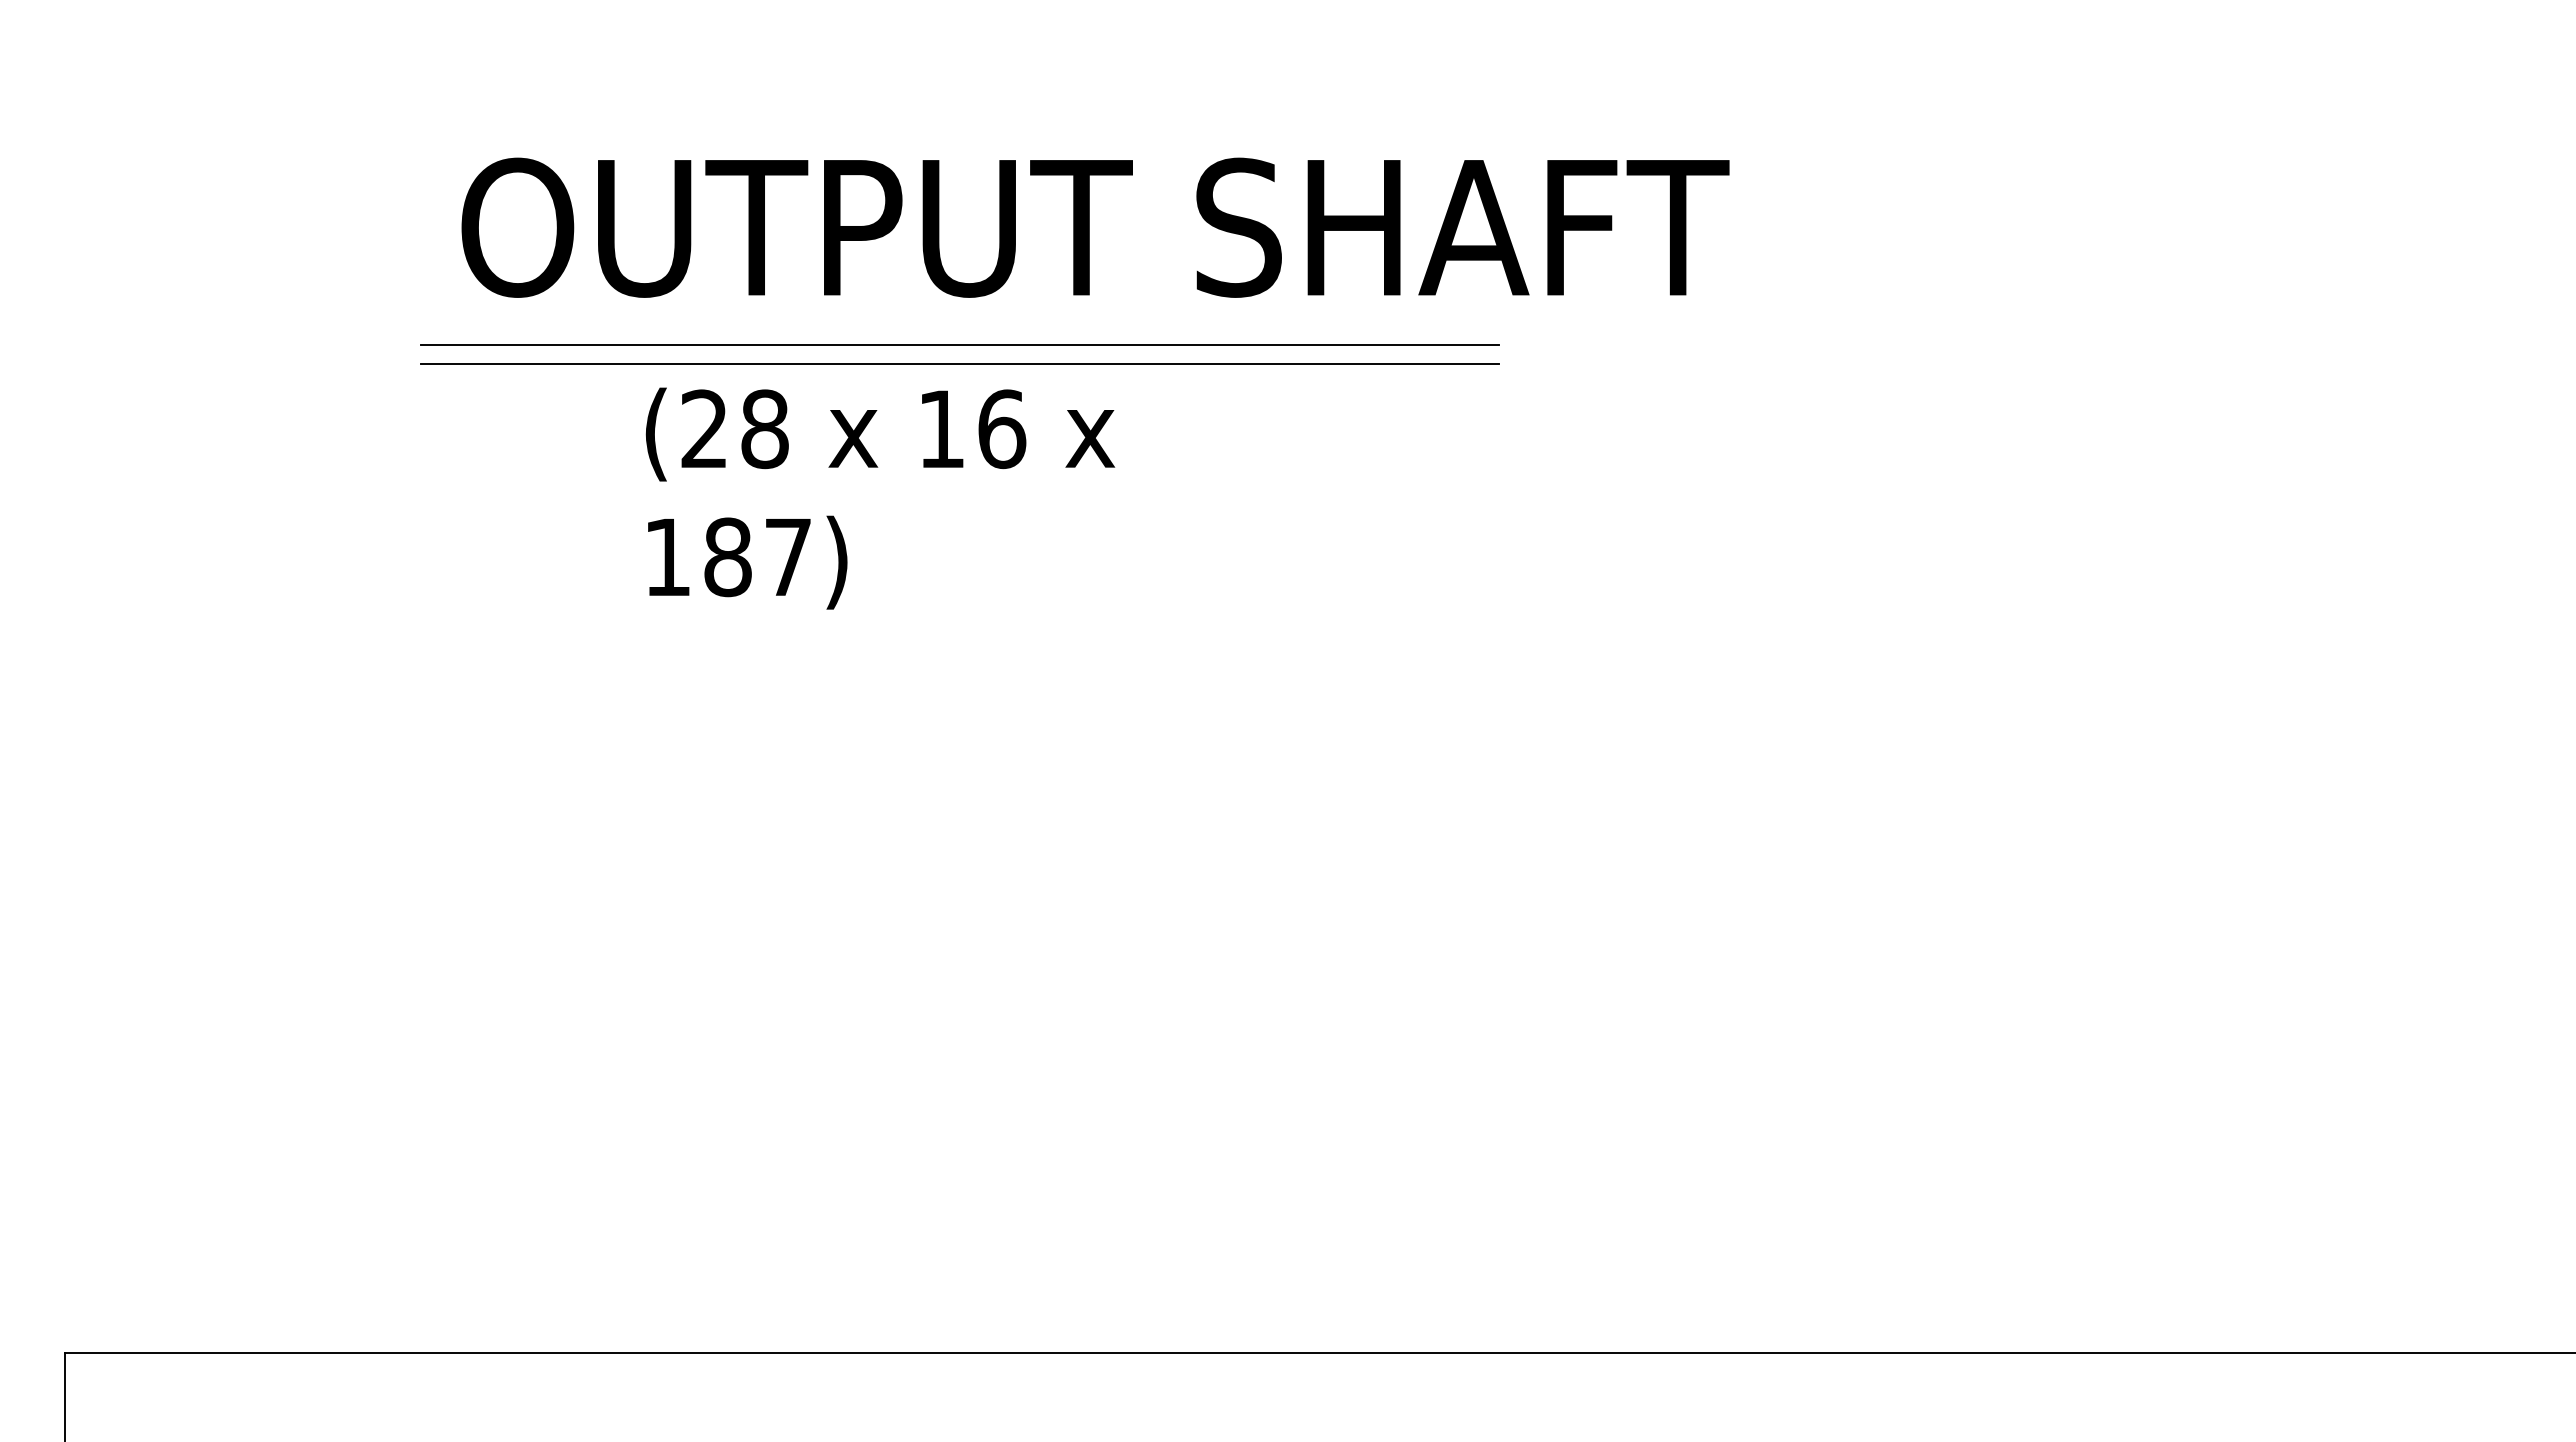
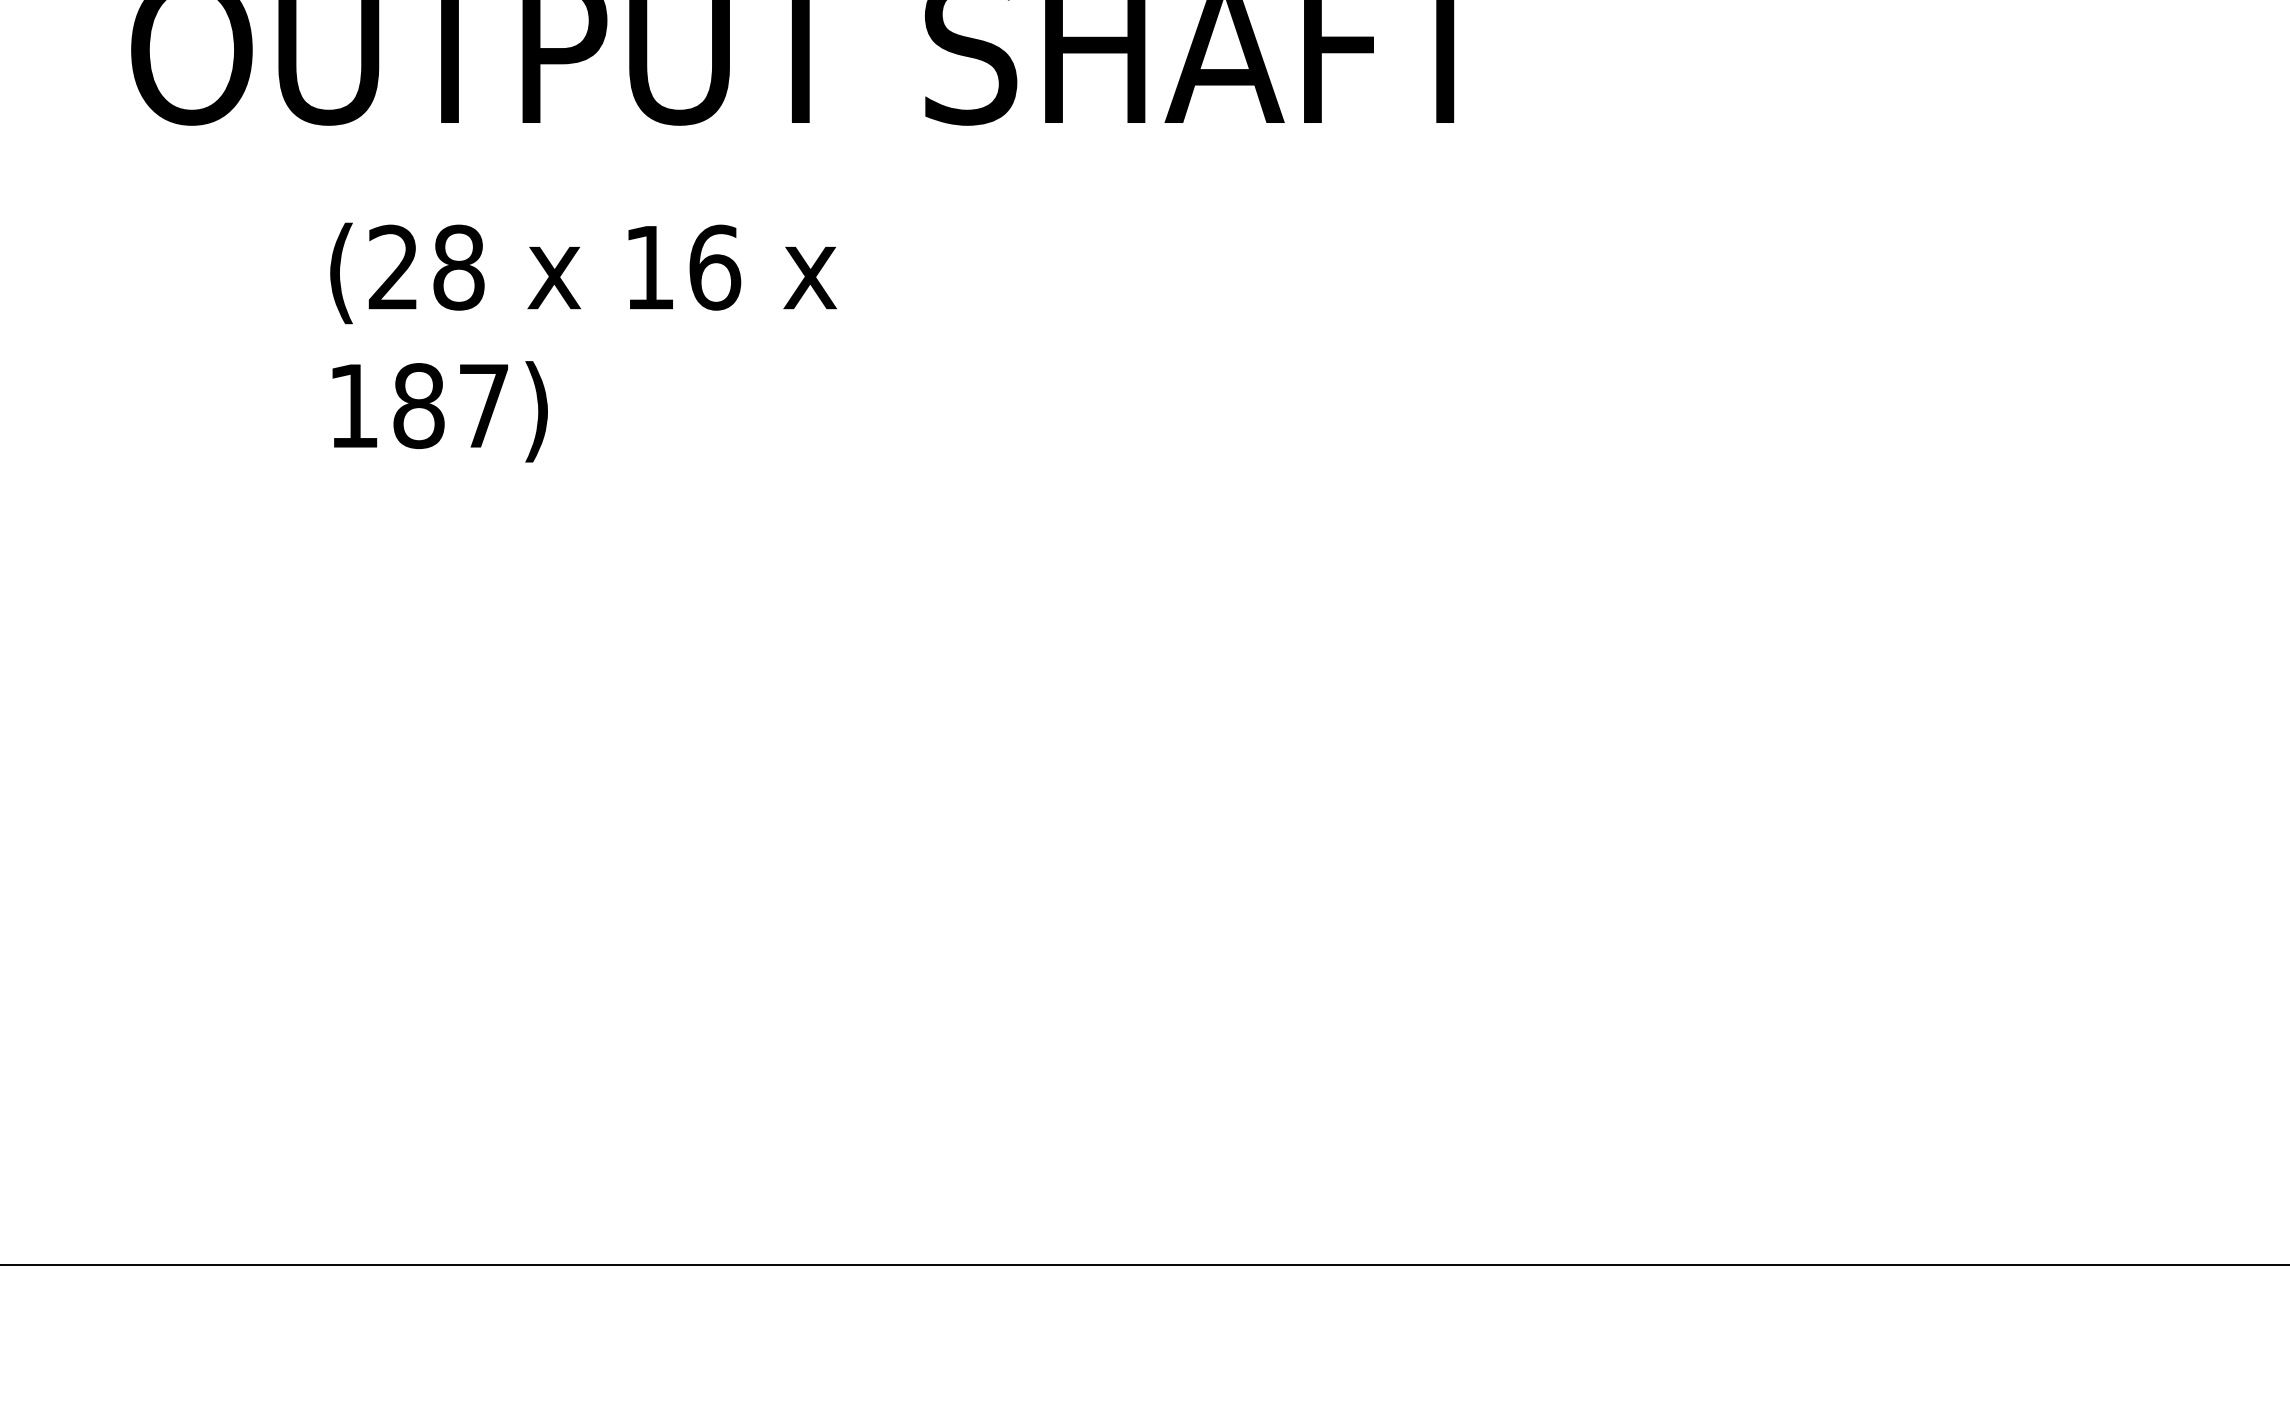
line: (959, 345) -> (668, 177), removed
line: (959, 363) -> (668, 196), removed

